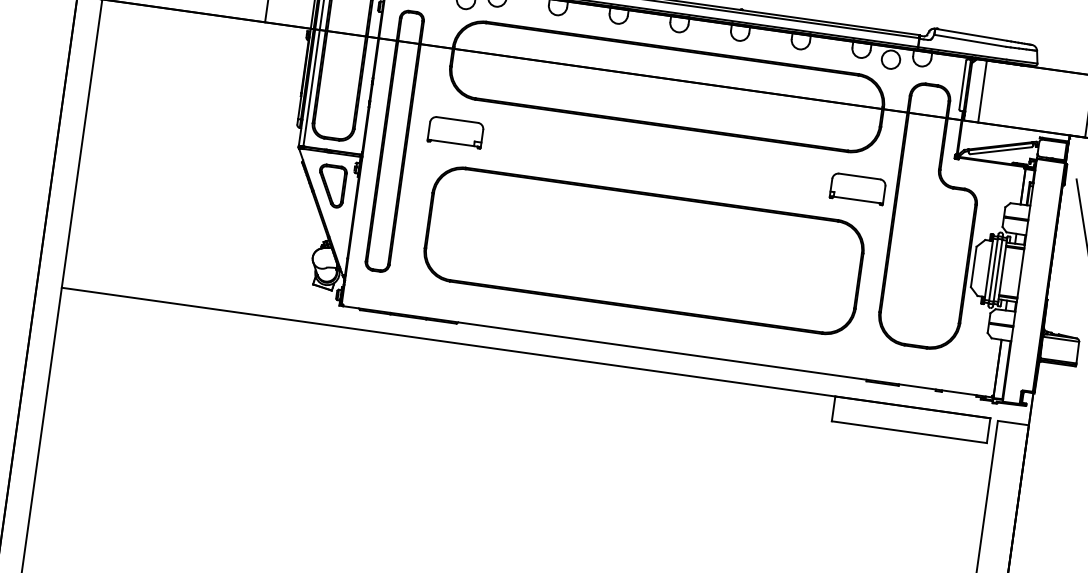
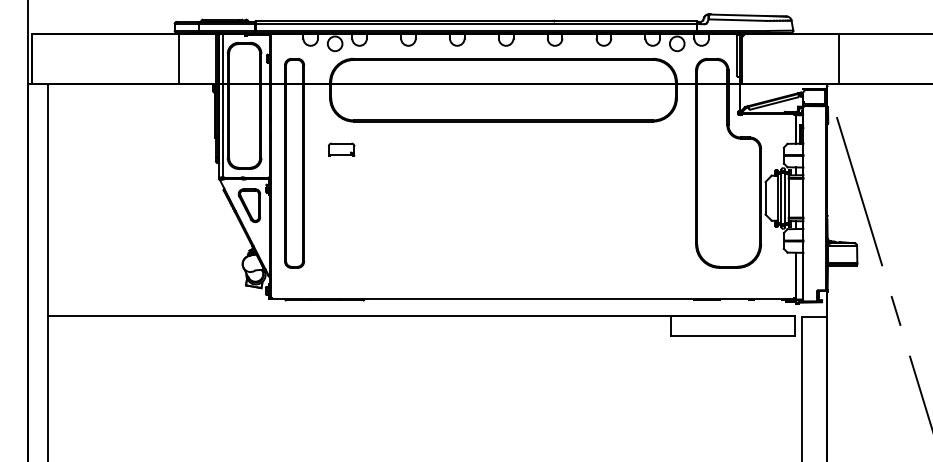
line: (983, 91) -> (753, 58), removed
part: (455, 132) -> (341, 149), size x0.6
part: (857, 188) -> (665, 149), removed
part: (644, 250) -> (503, 221), removed

